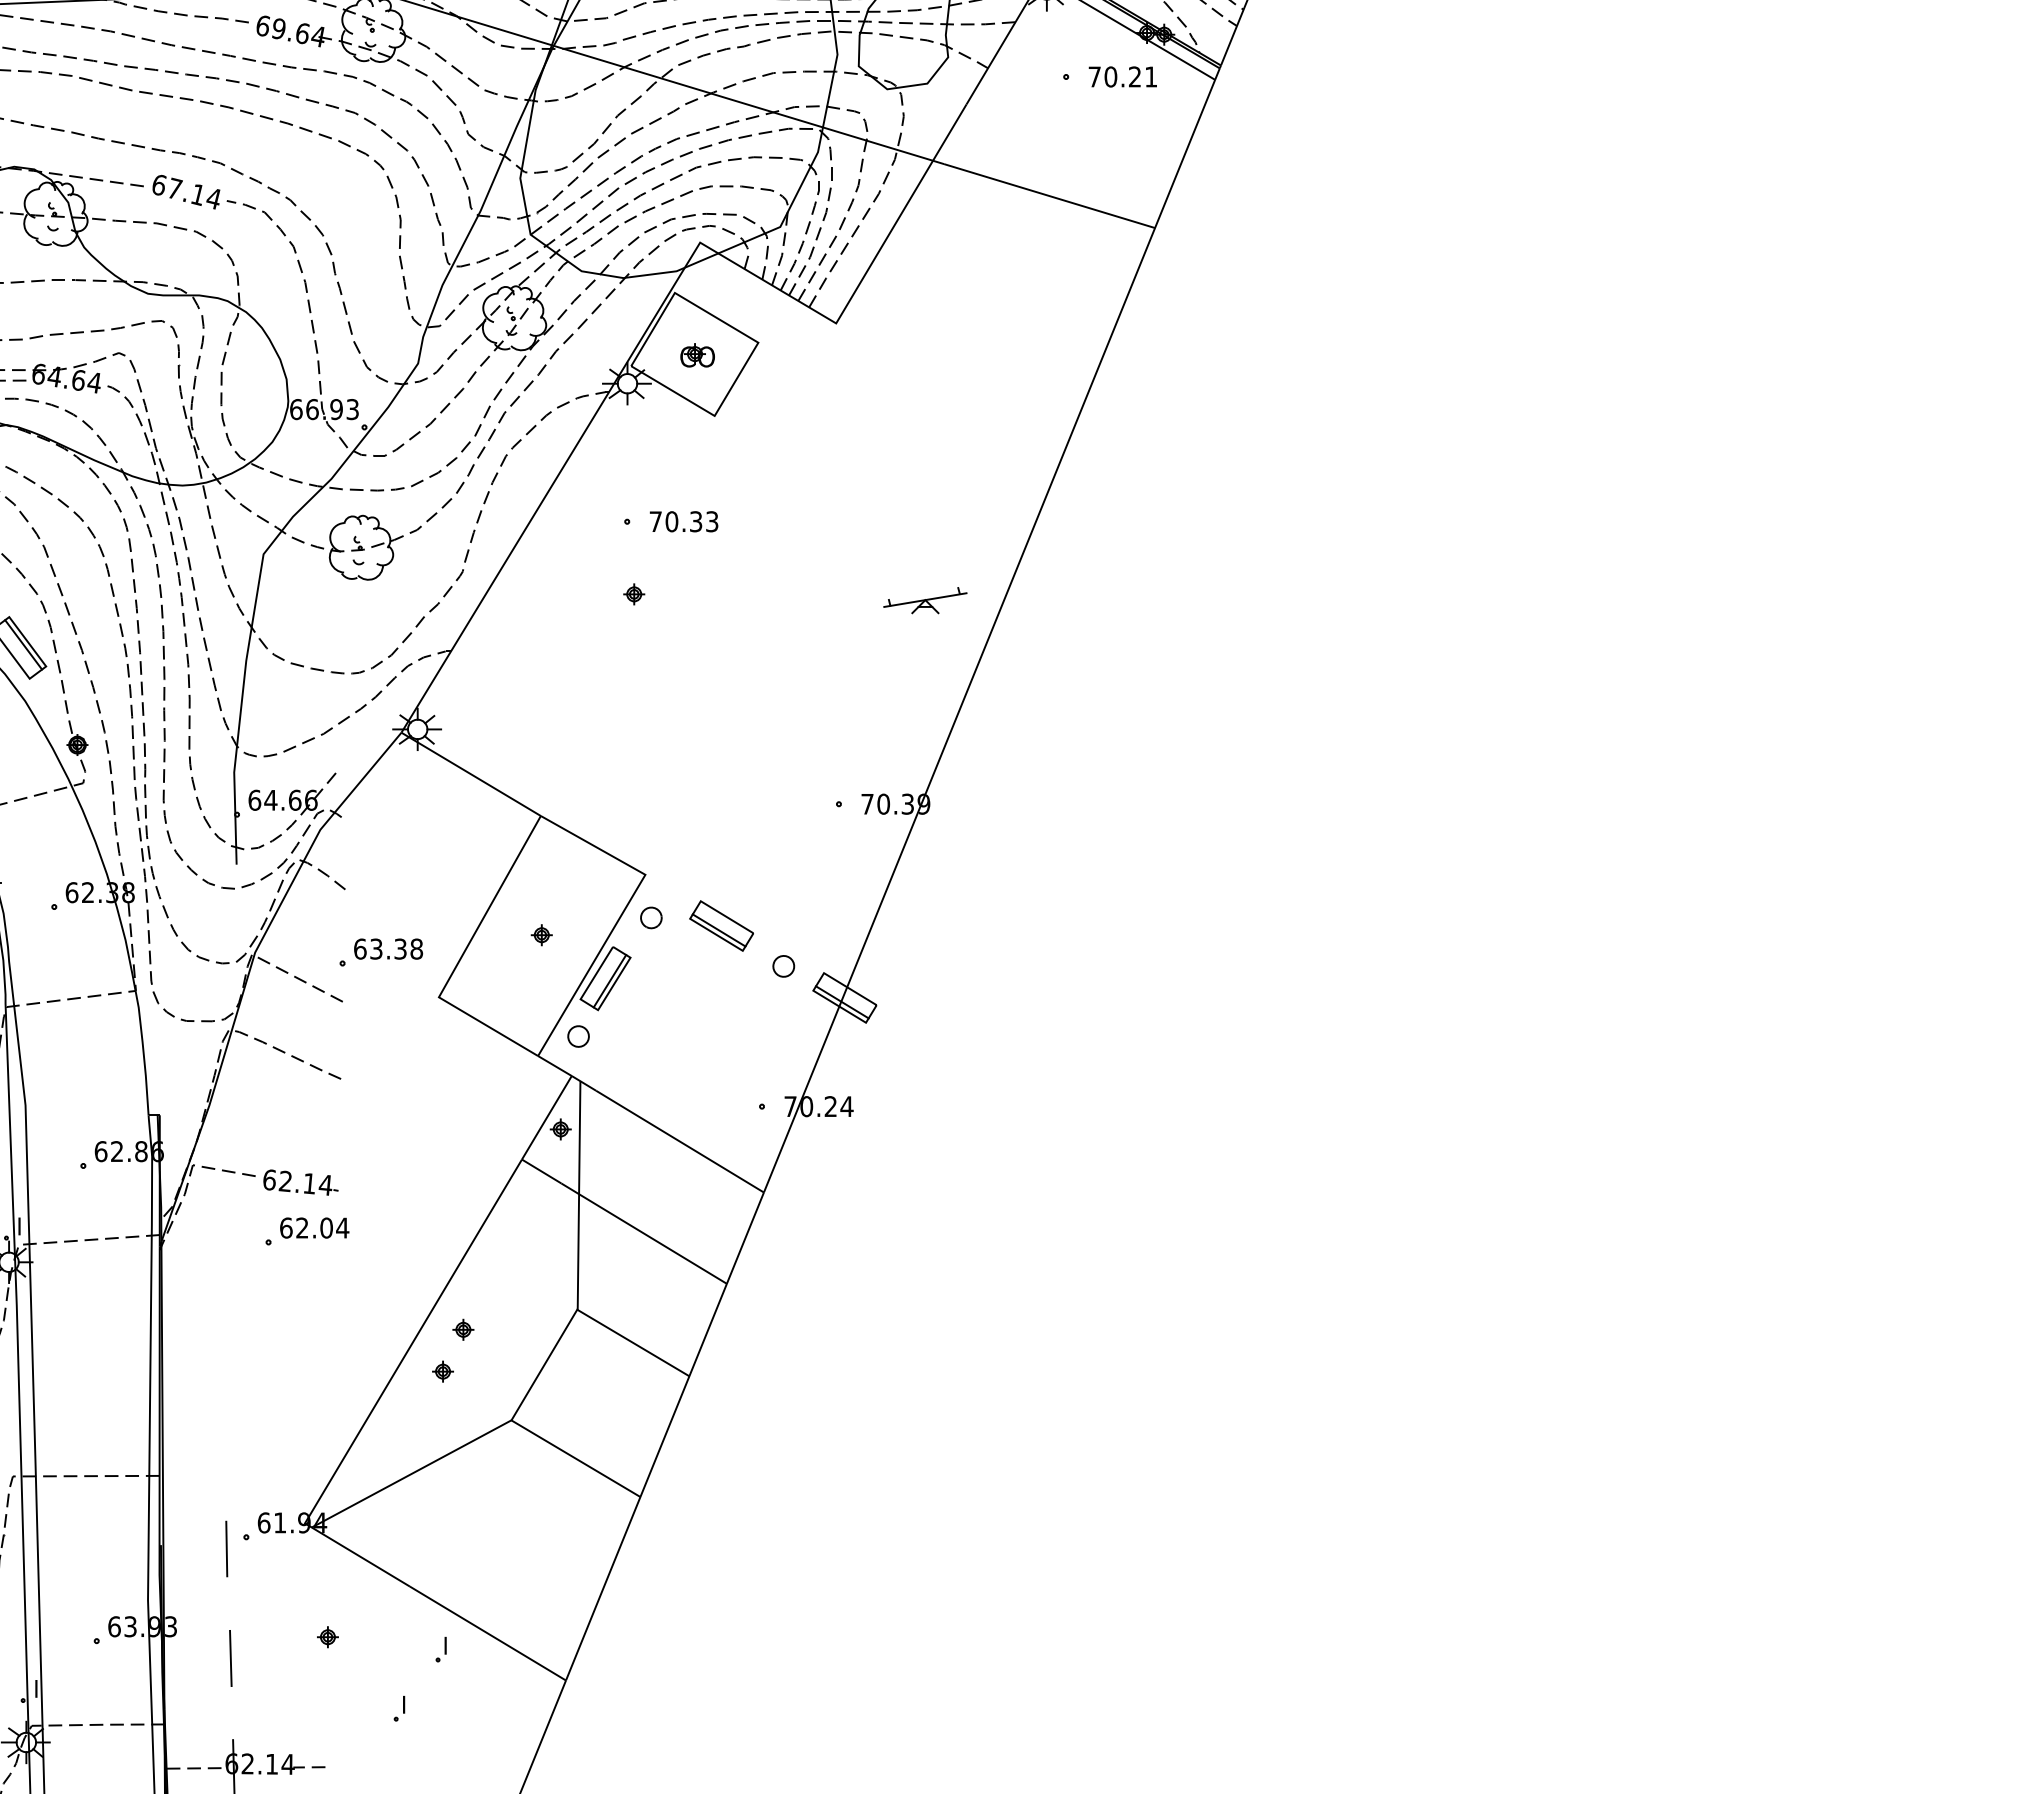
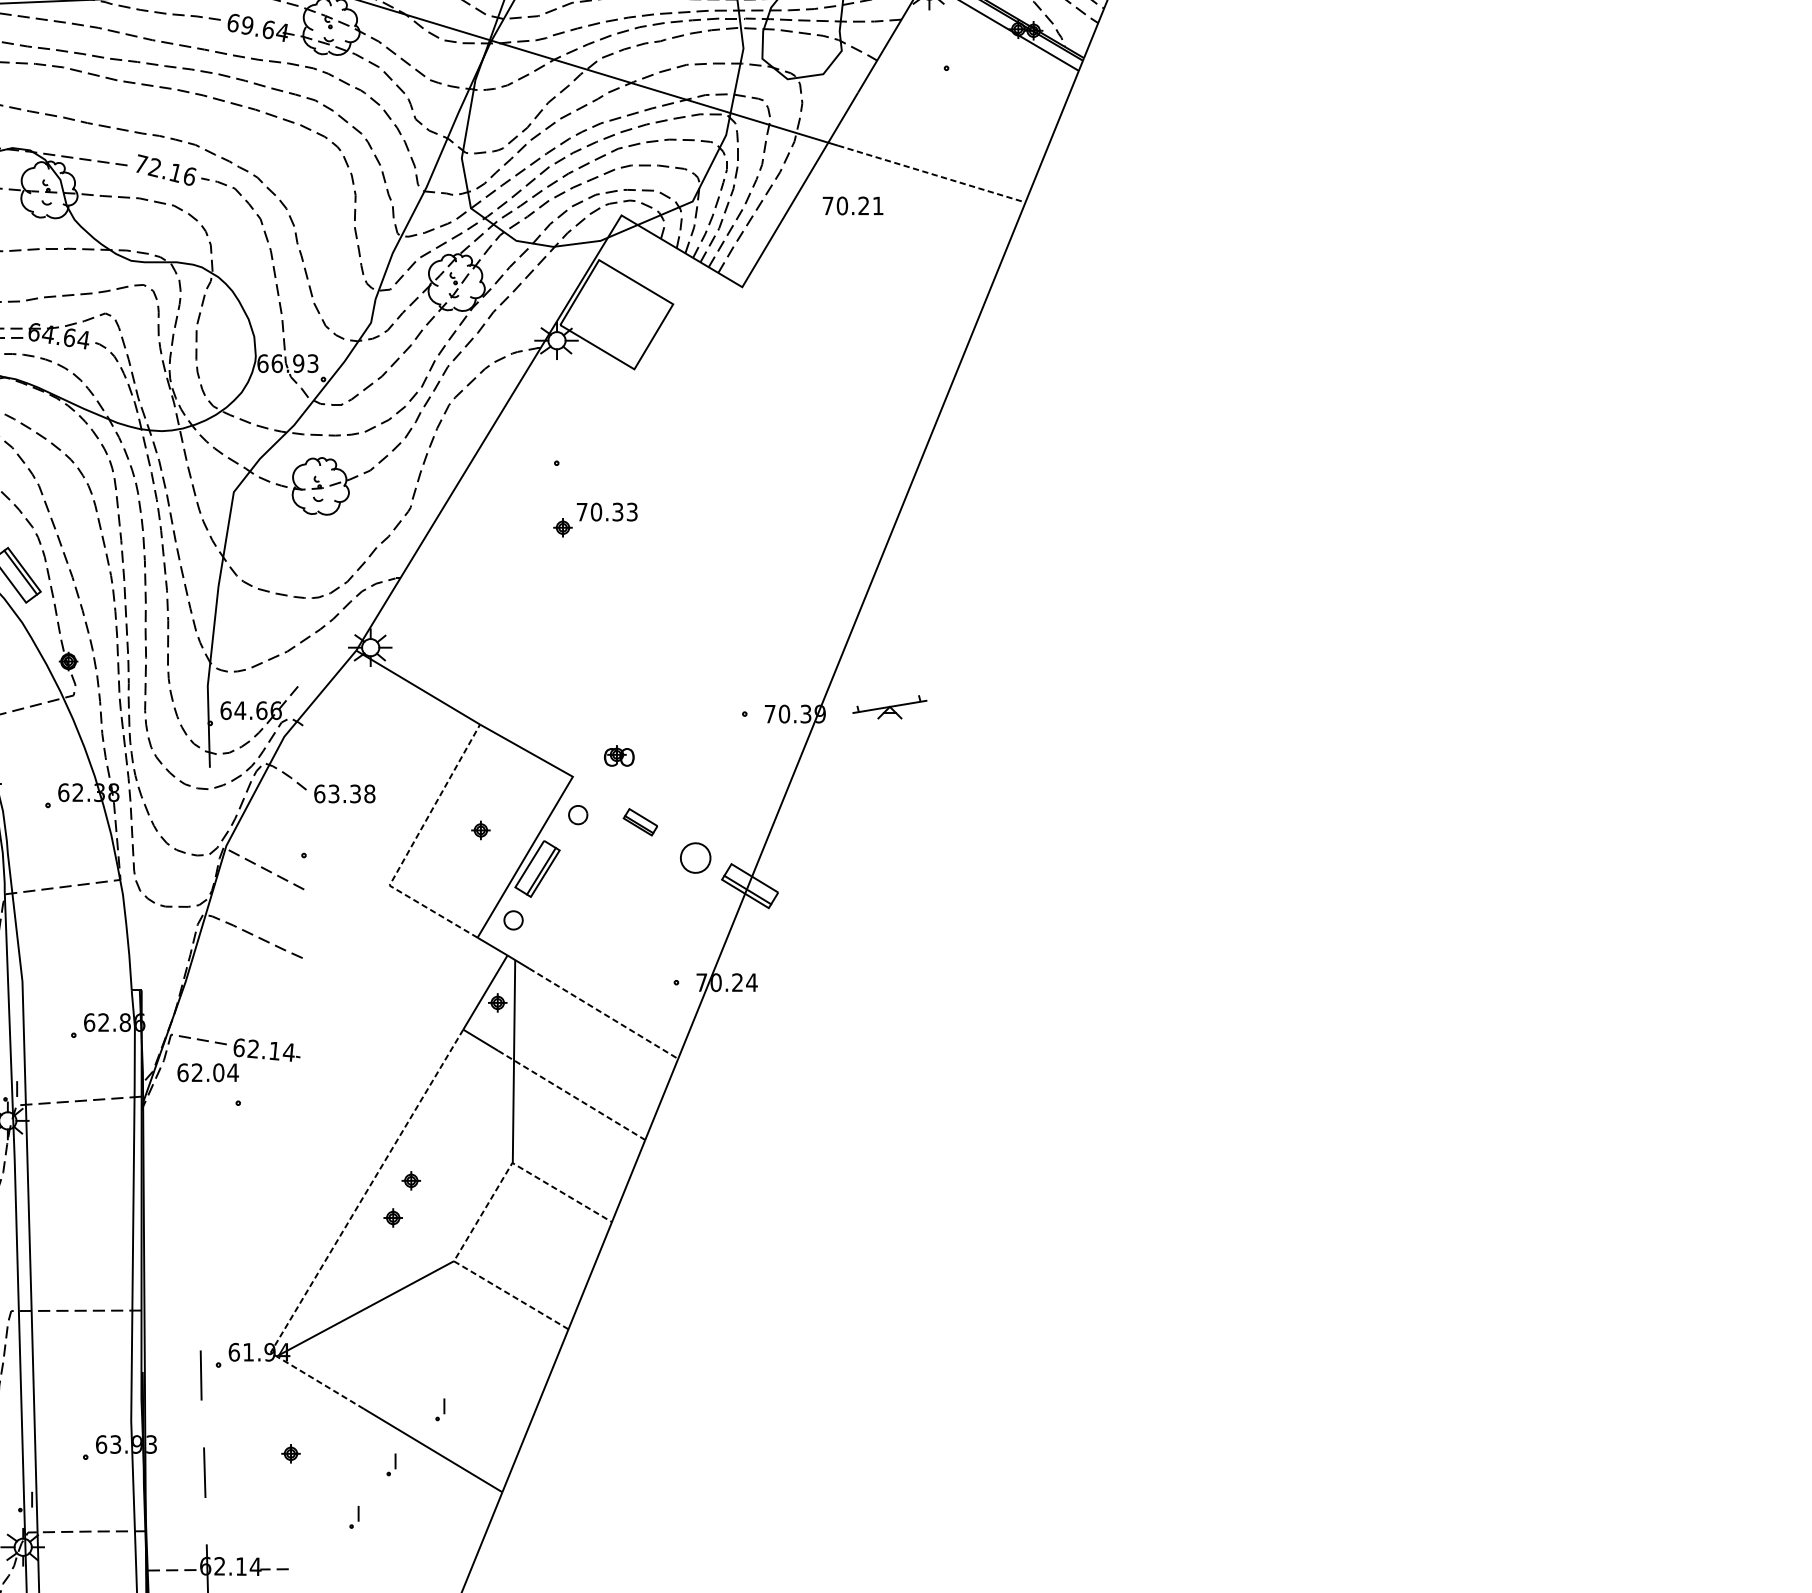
text: (1122, 76) -> (852, 205), moved
text: (186, 191) -> (165, 170), 67.14 -> 72.16
line: (1050, 196) -> (932, 174), solid -> dashed
part: (697, 355) -> (619, 756), moved
text: (683, 521) -> (606, 511), moved
part: (925, 600) -> (890, 707), moved
part: (721, 925) -> (640, 821), size x0.6
text: (388, 948) -> (344, 793), moved
line: (461, 957) -> (409, 850), solid -> dashed
part: (783, 966) -> (695, 858), size x1.6
line: (680, 1141) -> (604, 1013), solid -> dashed
text: (314, 1227) -> (208, 1072), moved
line: (644, 1233) -> (572, 1095), solid -> dashed
line: (539, 1373) -> (478, 1219), solid -> dashed
line: (382, 1393) -> (339, 1237), solid -> dashed
part: (495, 1587) -> (439, 1409), added

